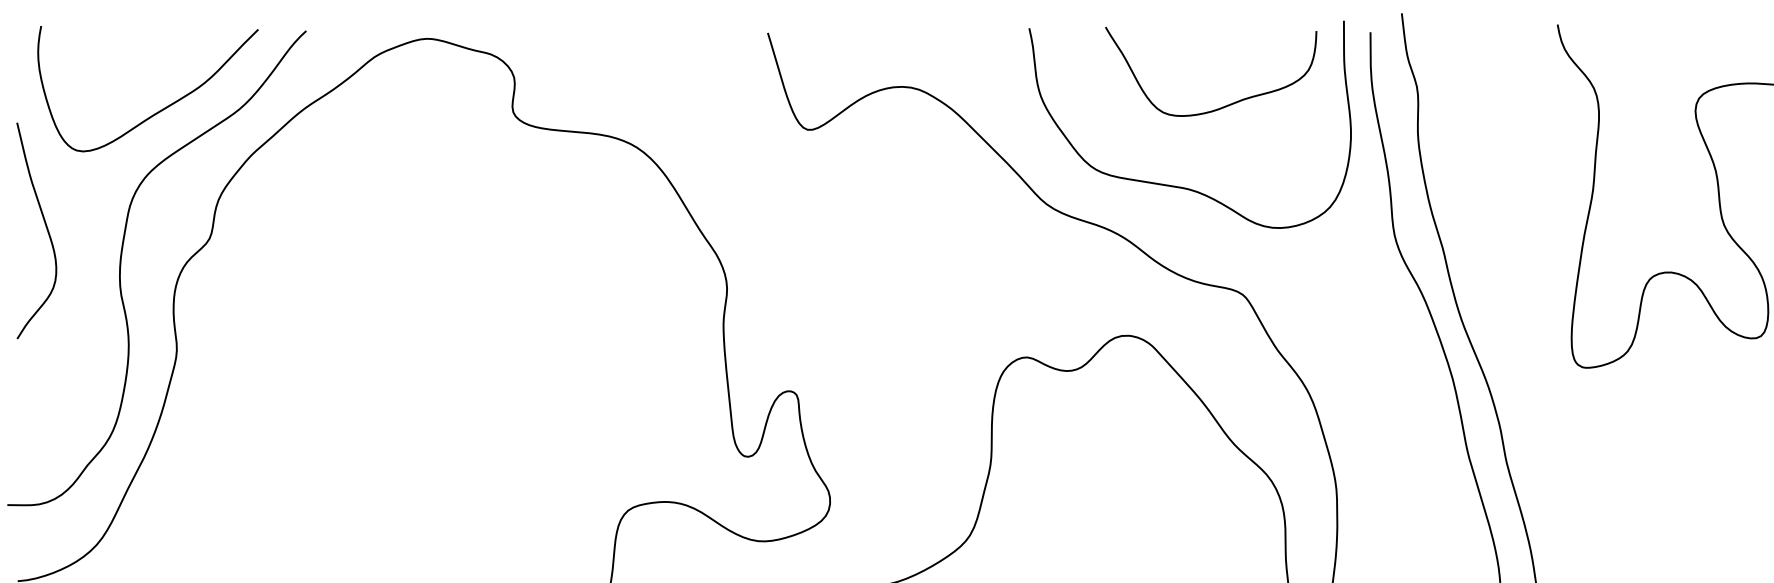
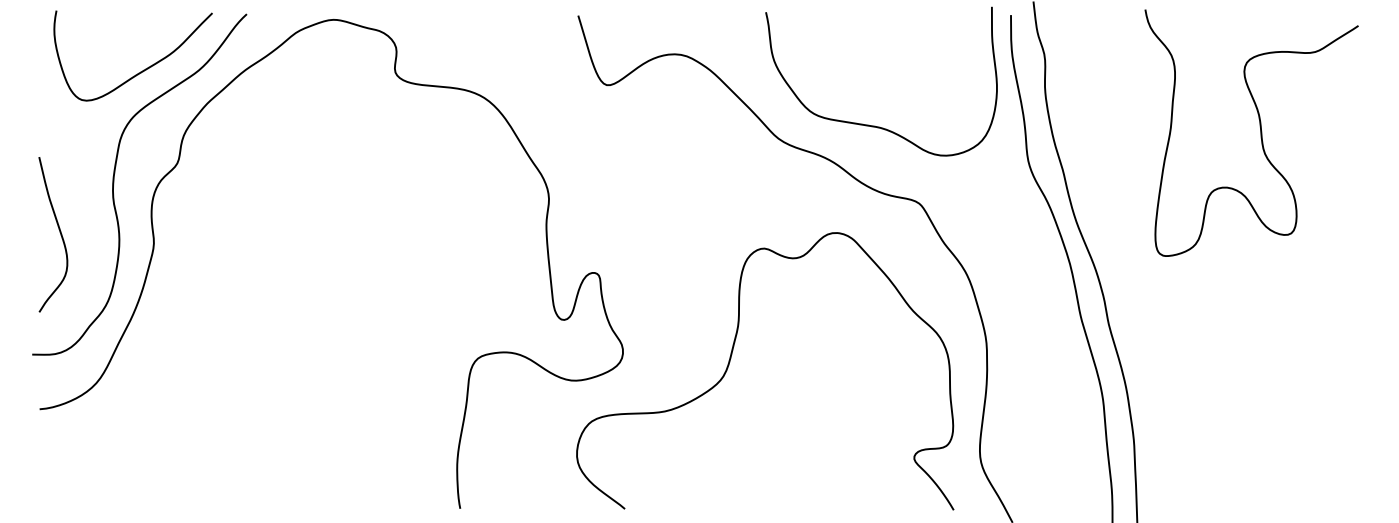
curve: (1227, 103) -> (908, 66), removed
curve: (45, 227) -> (59, 232), moved

